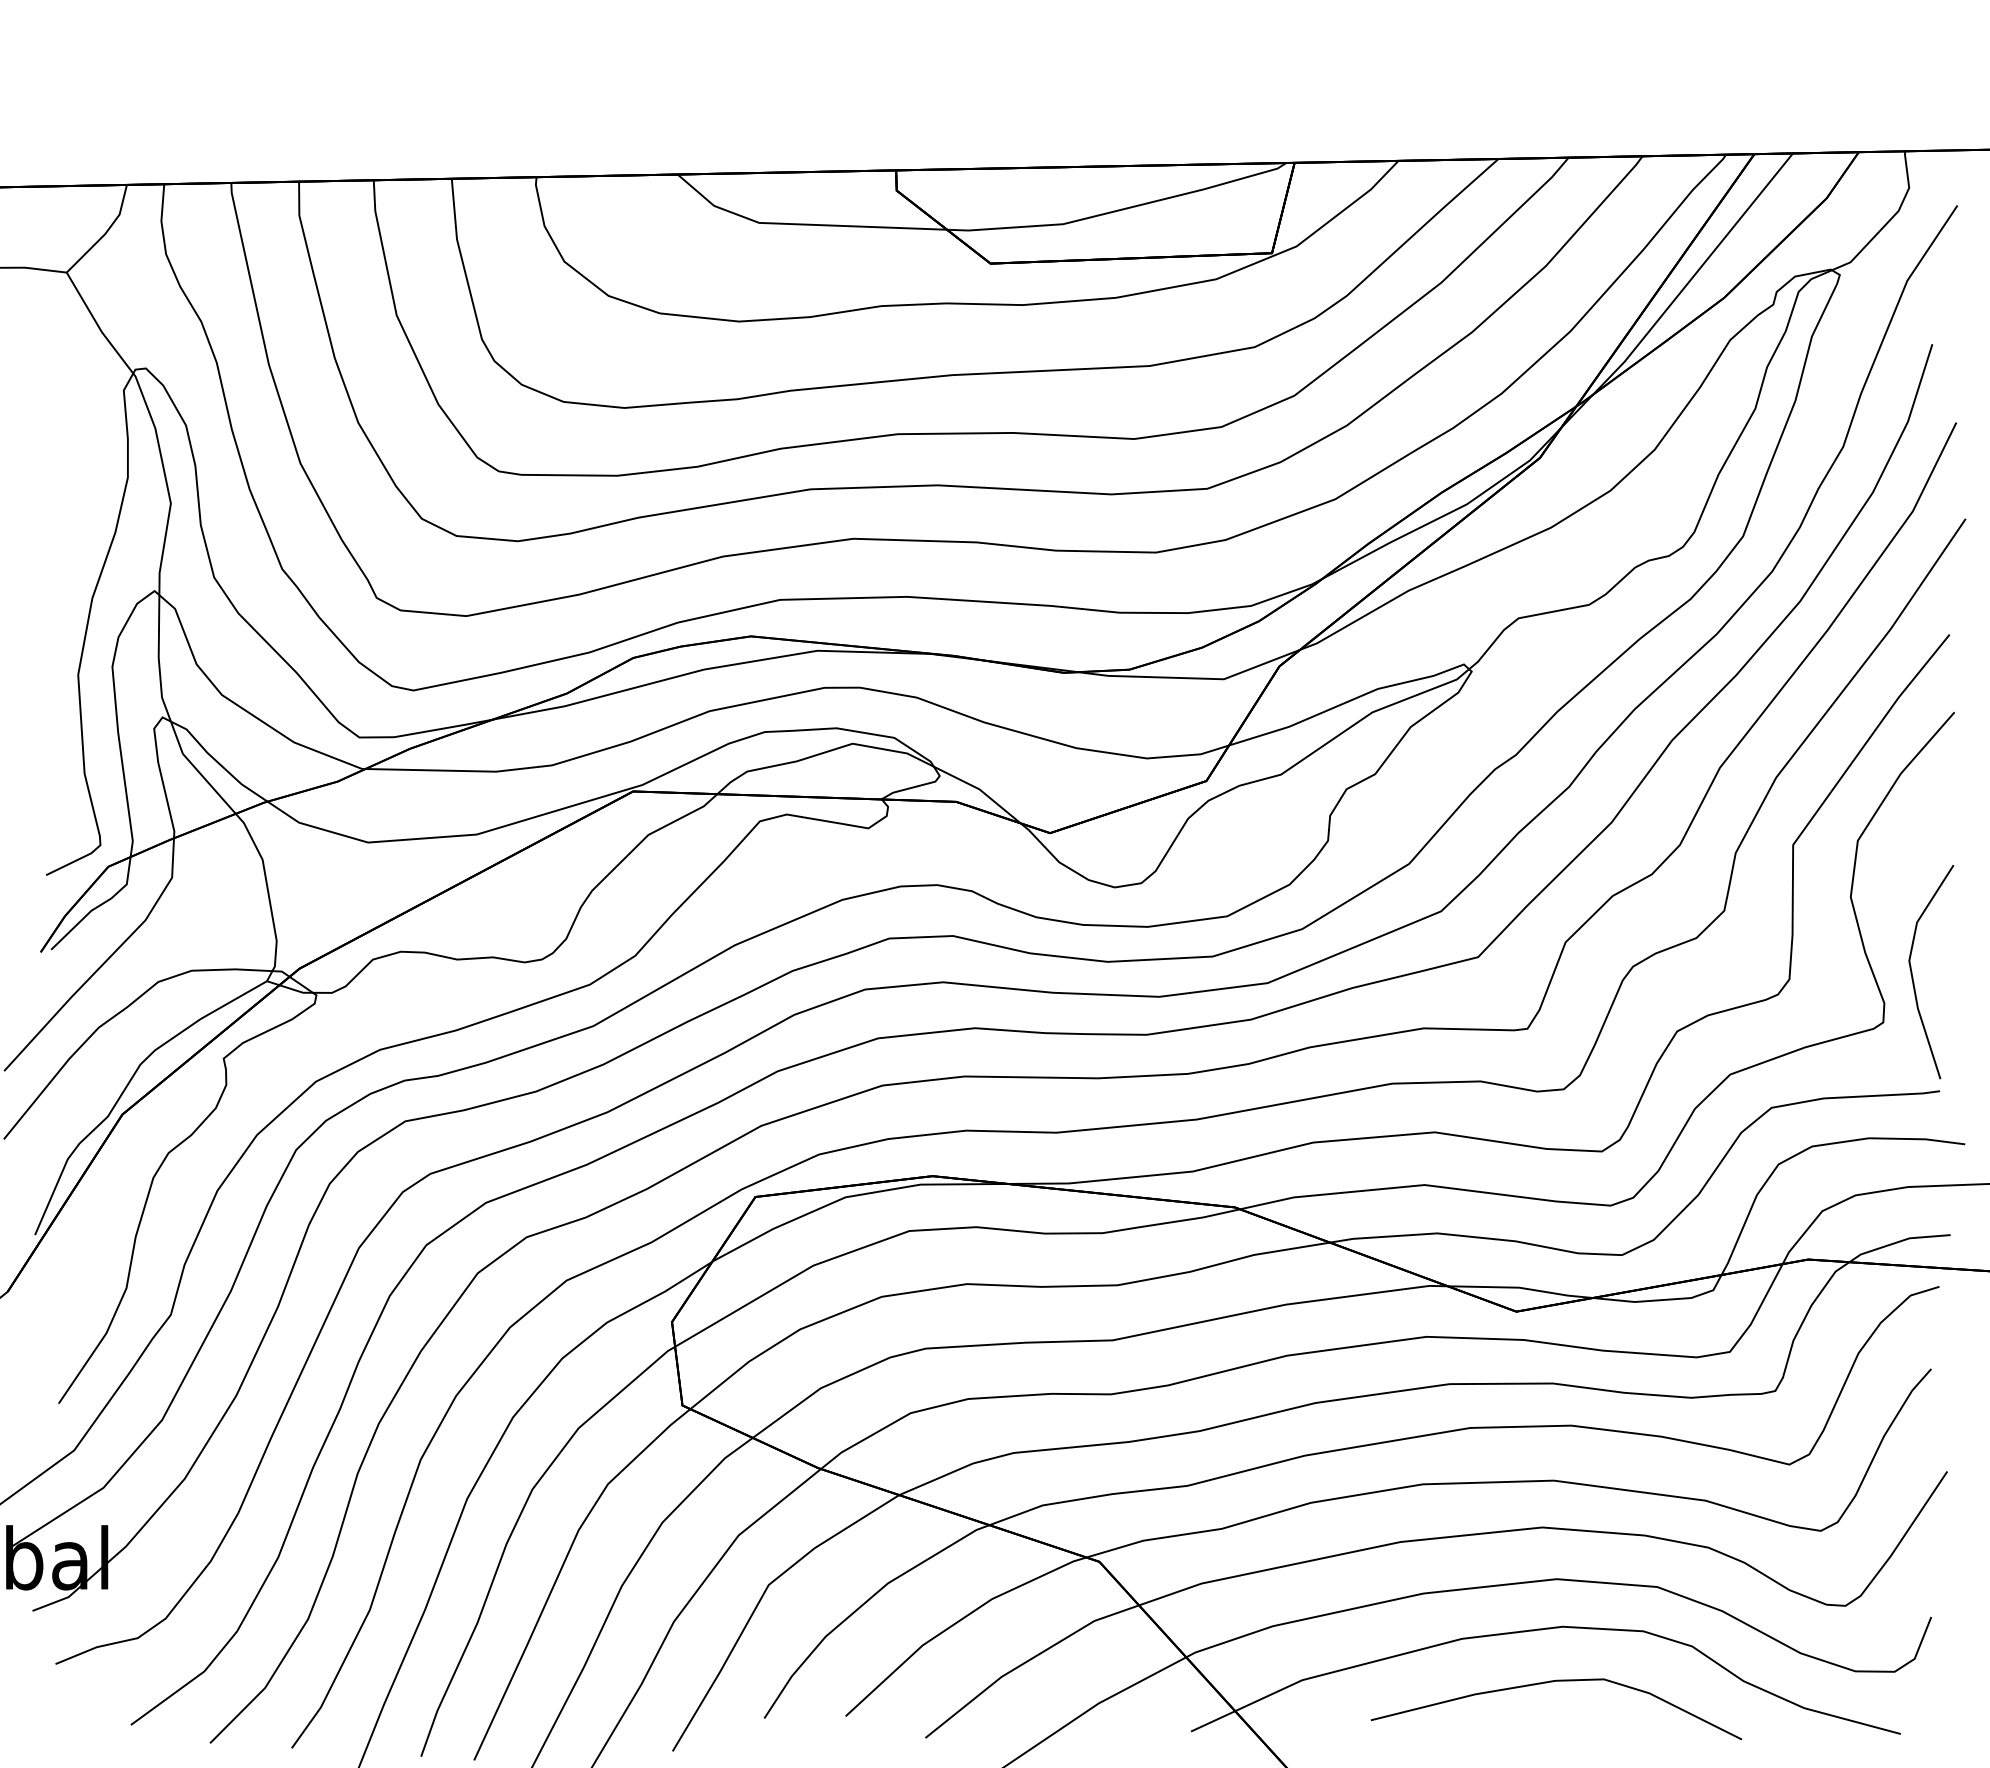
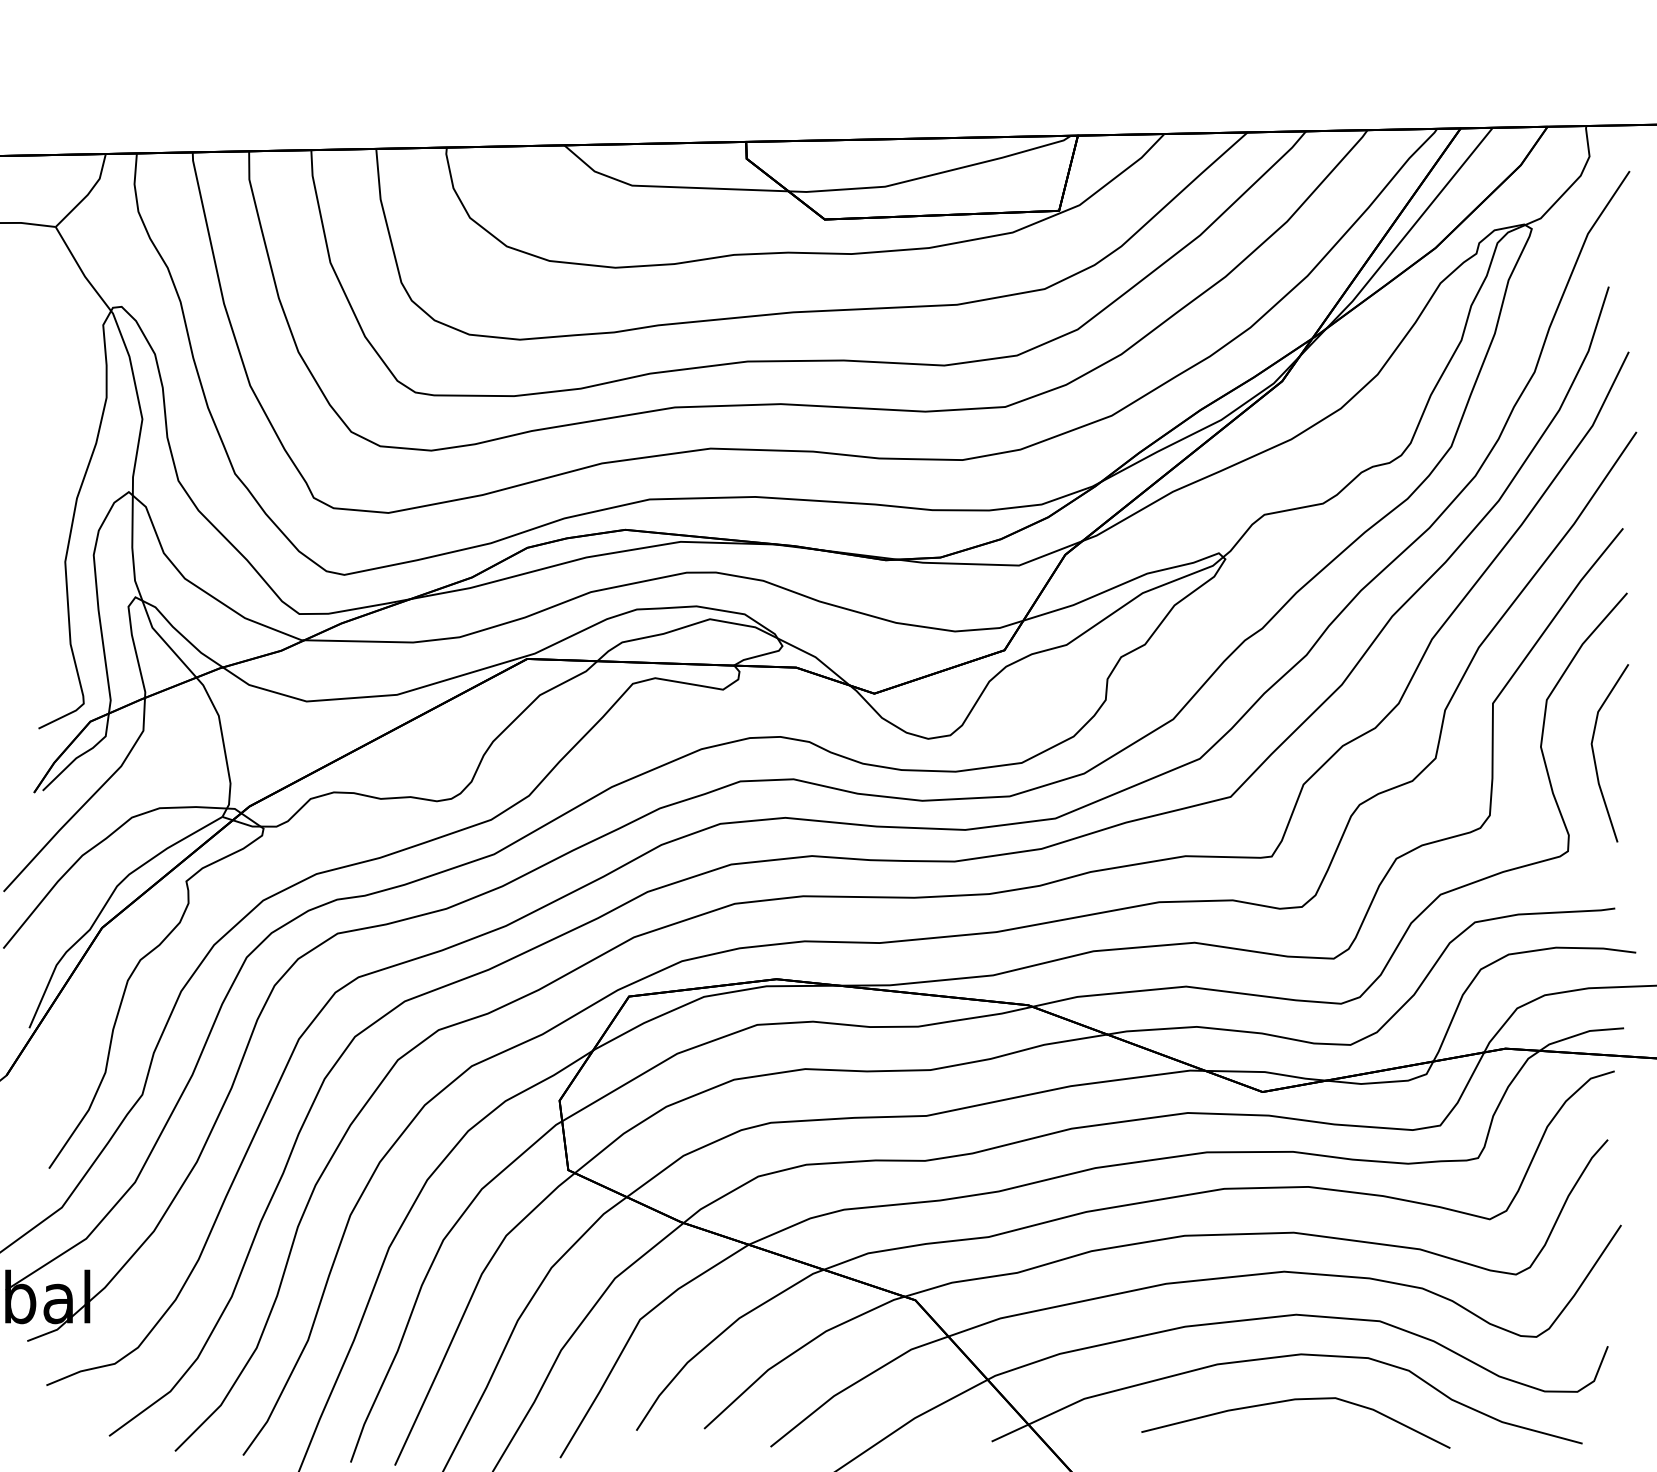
line: (1913, 978) -> (1595, 758), moved

